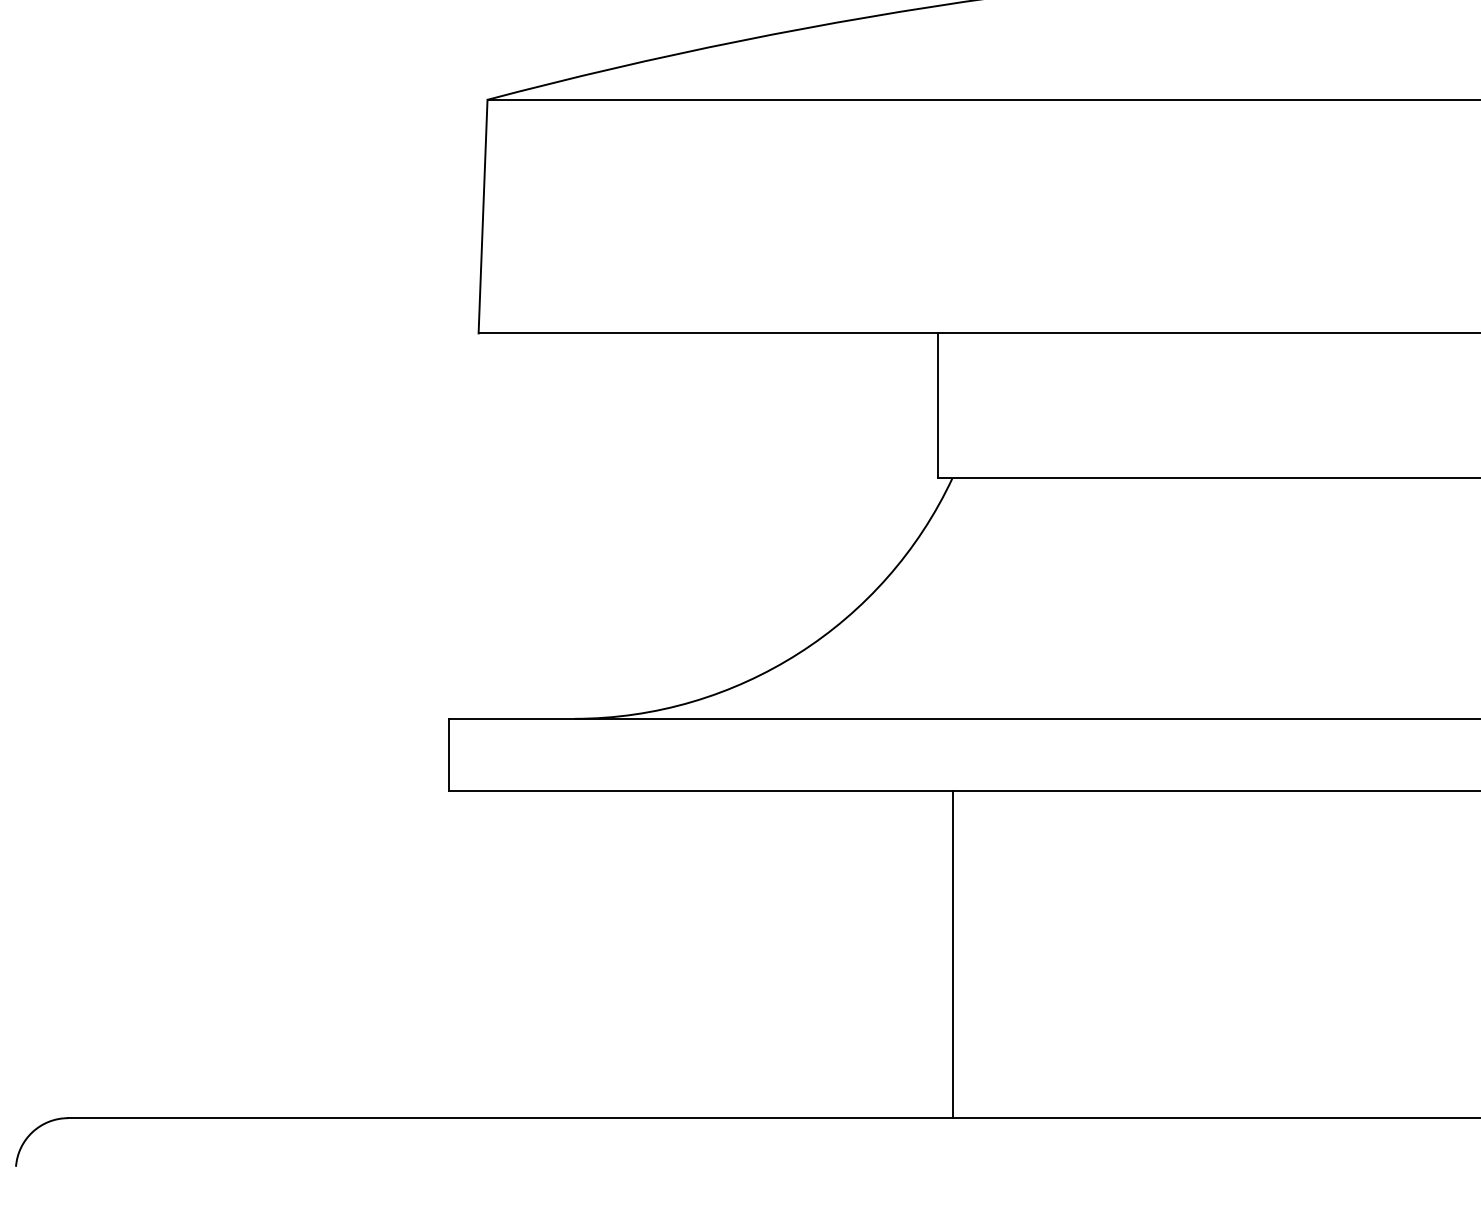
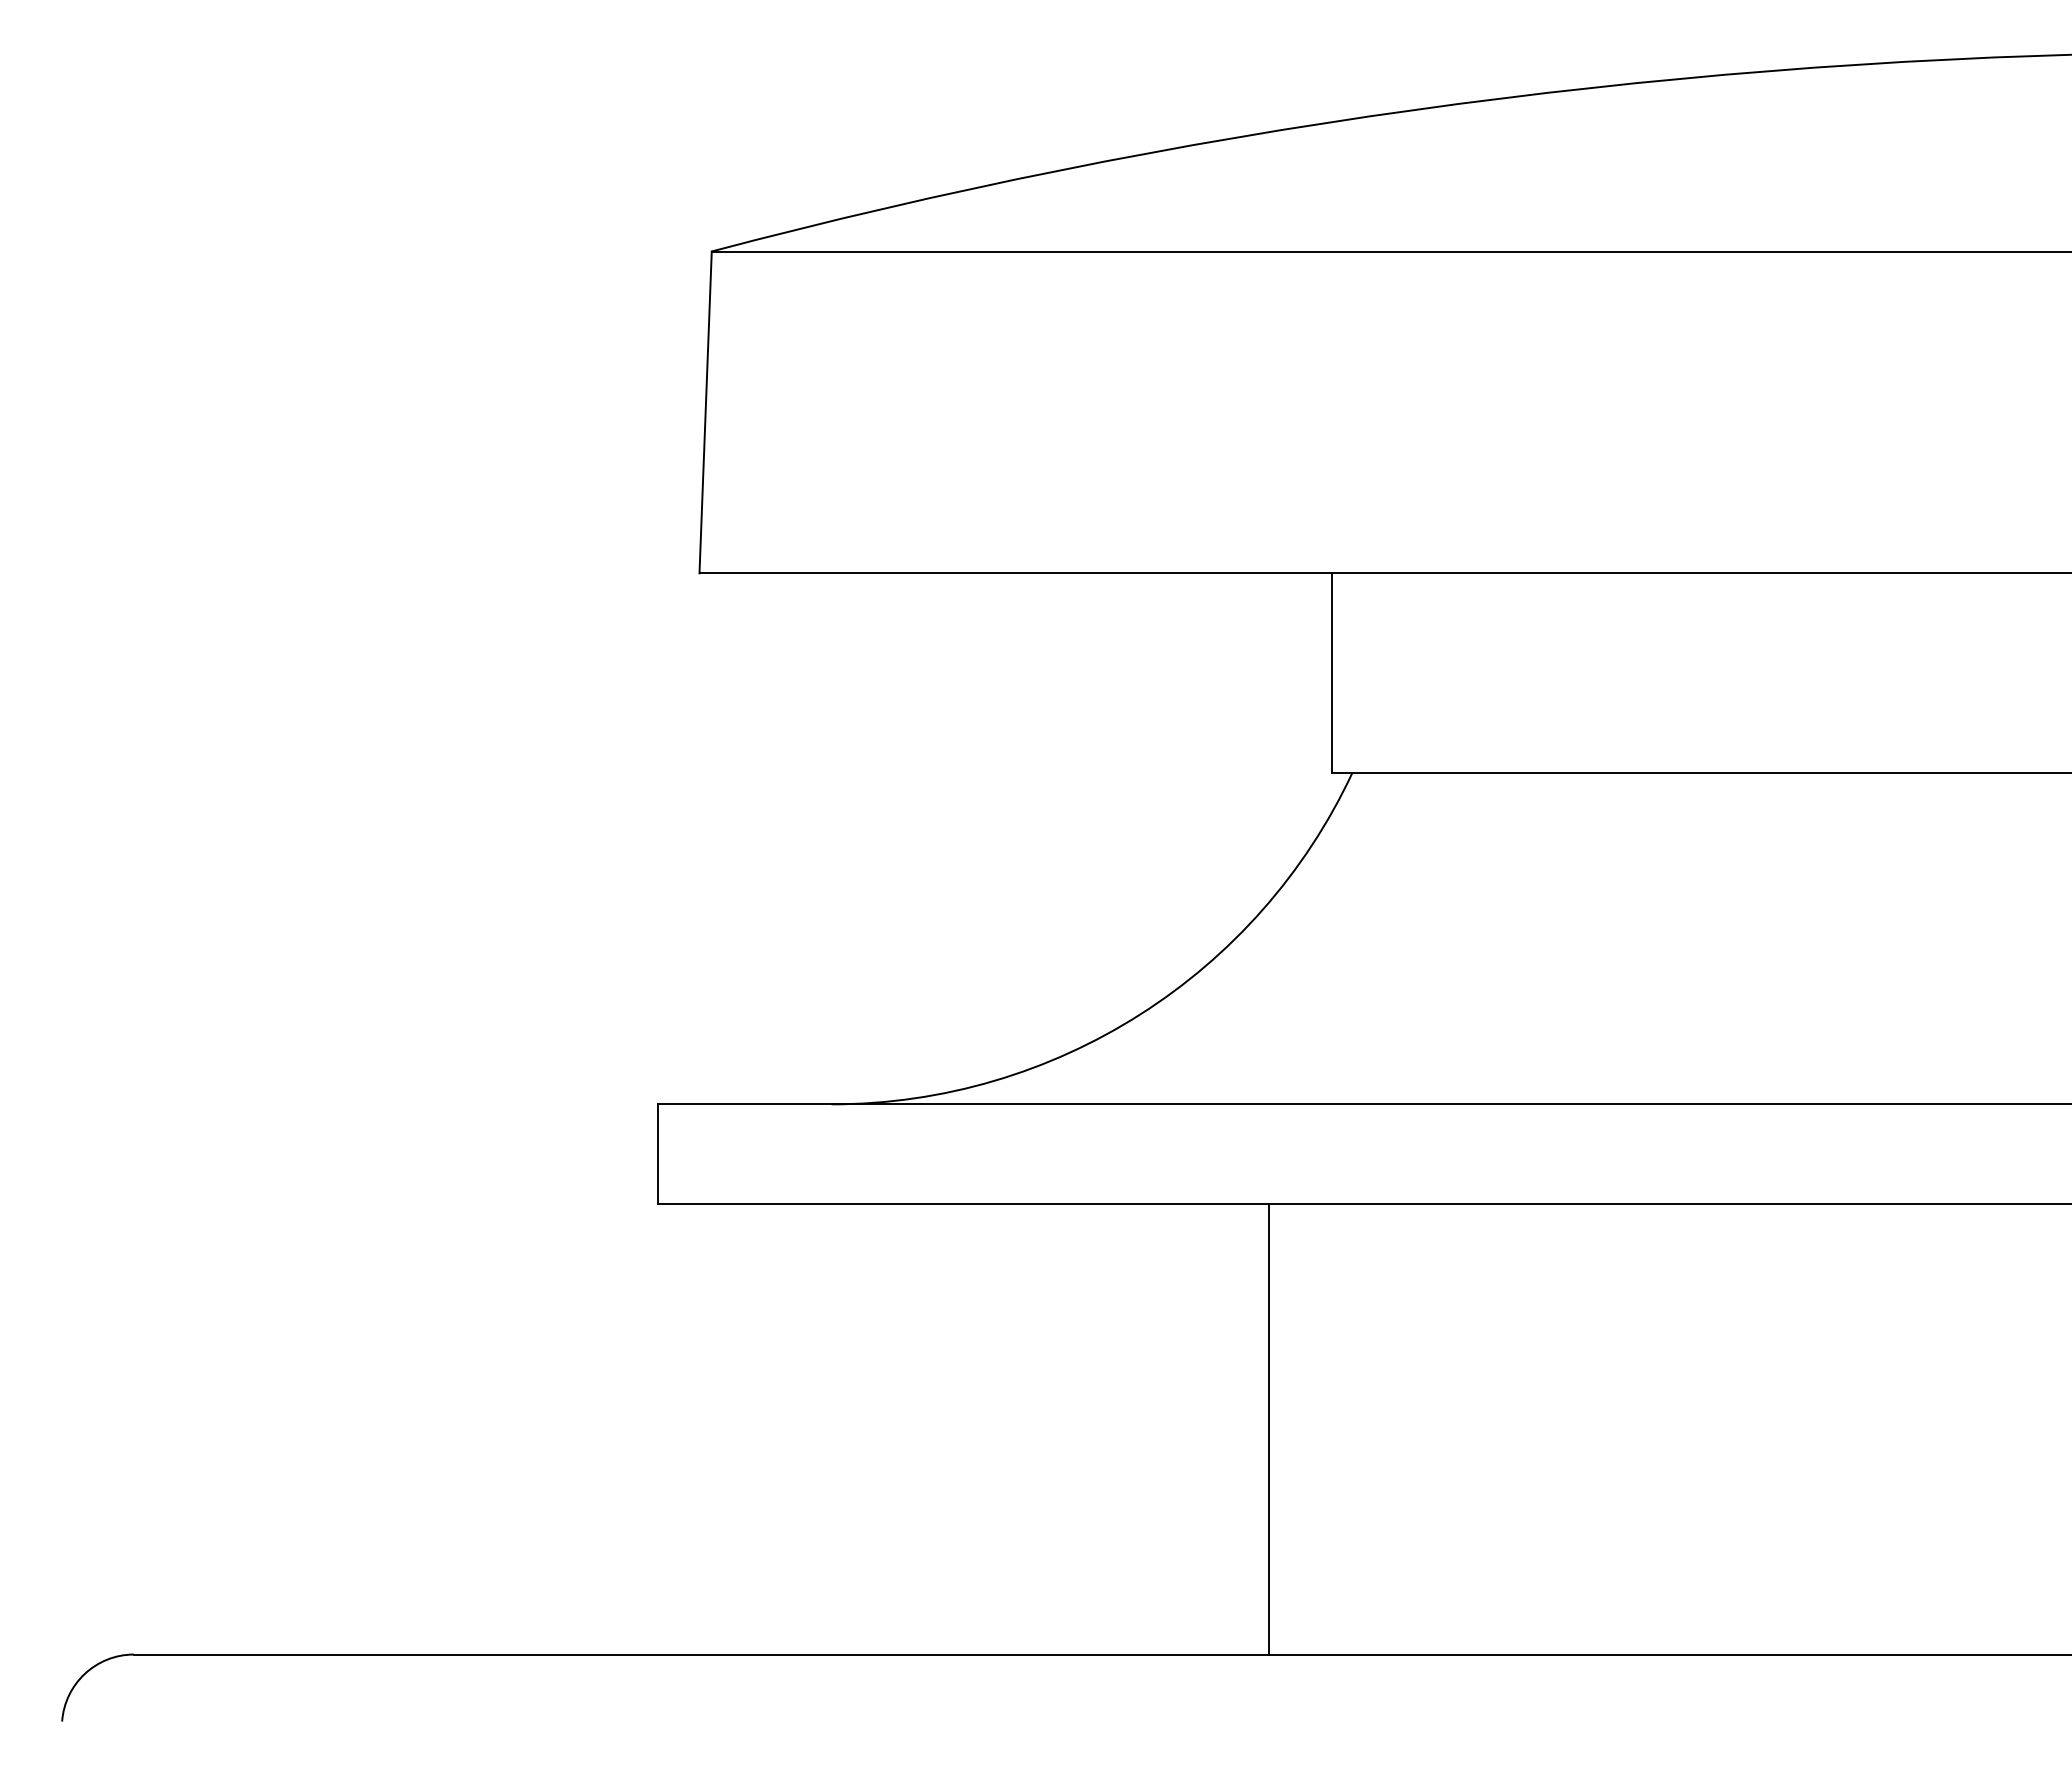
line: (953, 954) -> (1269, 1428), moved

